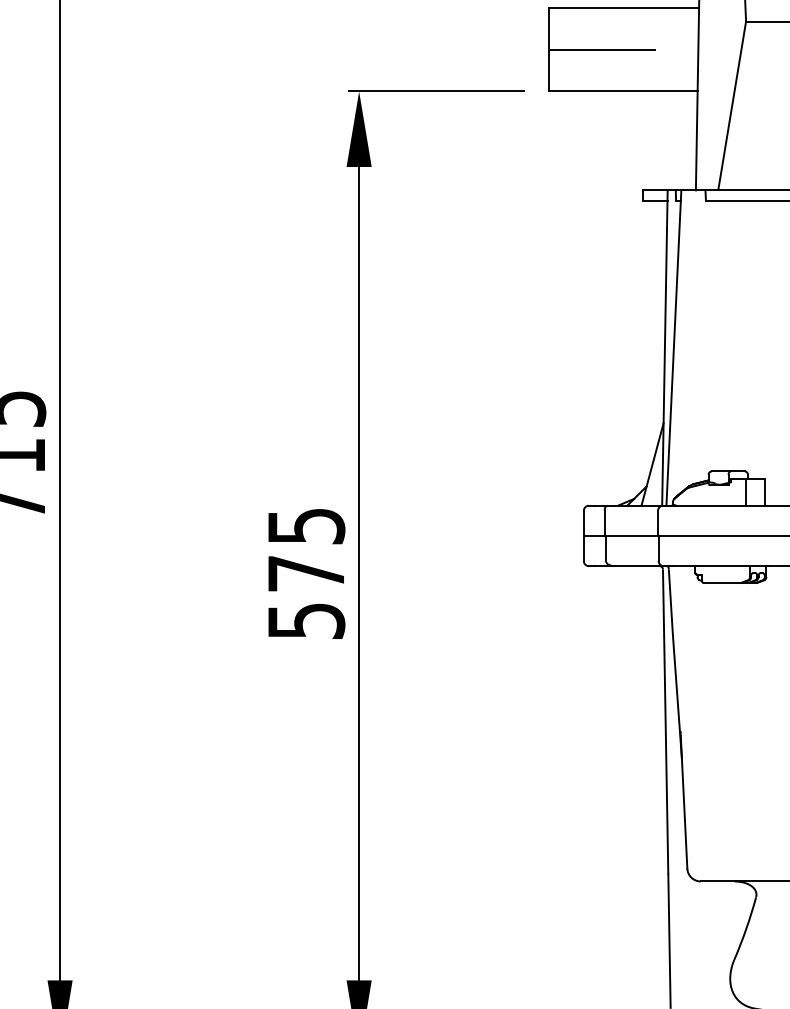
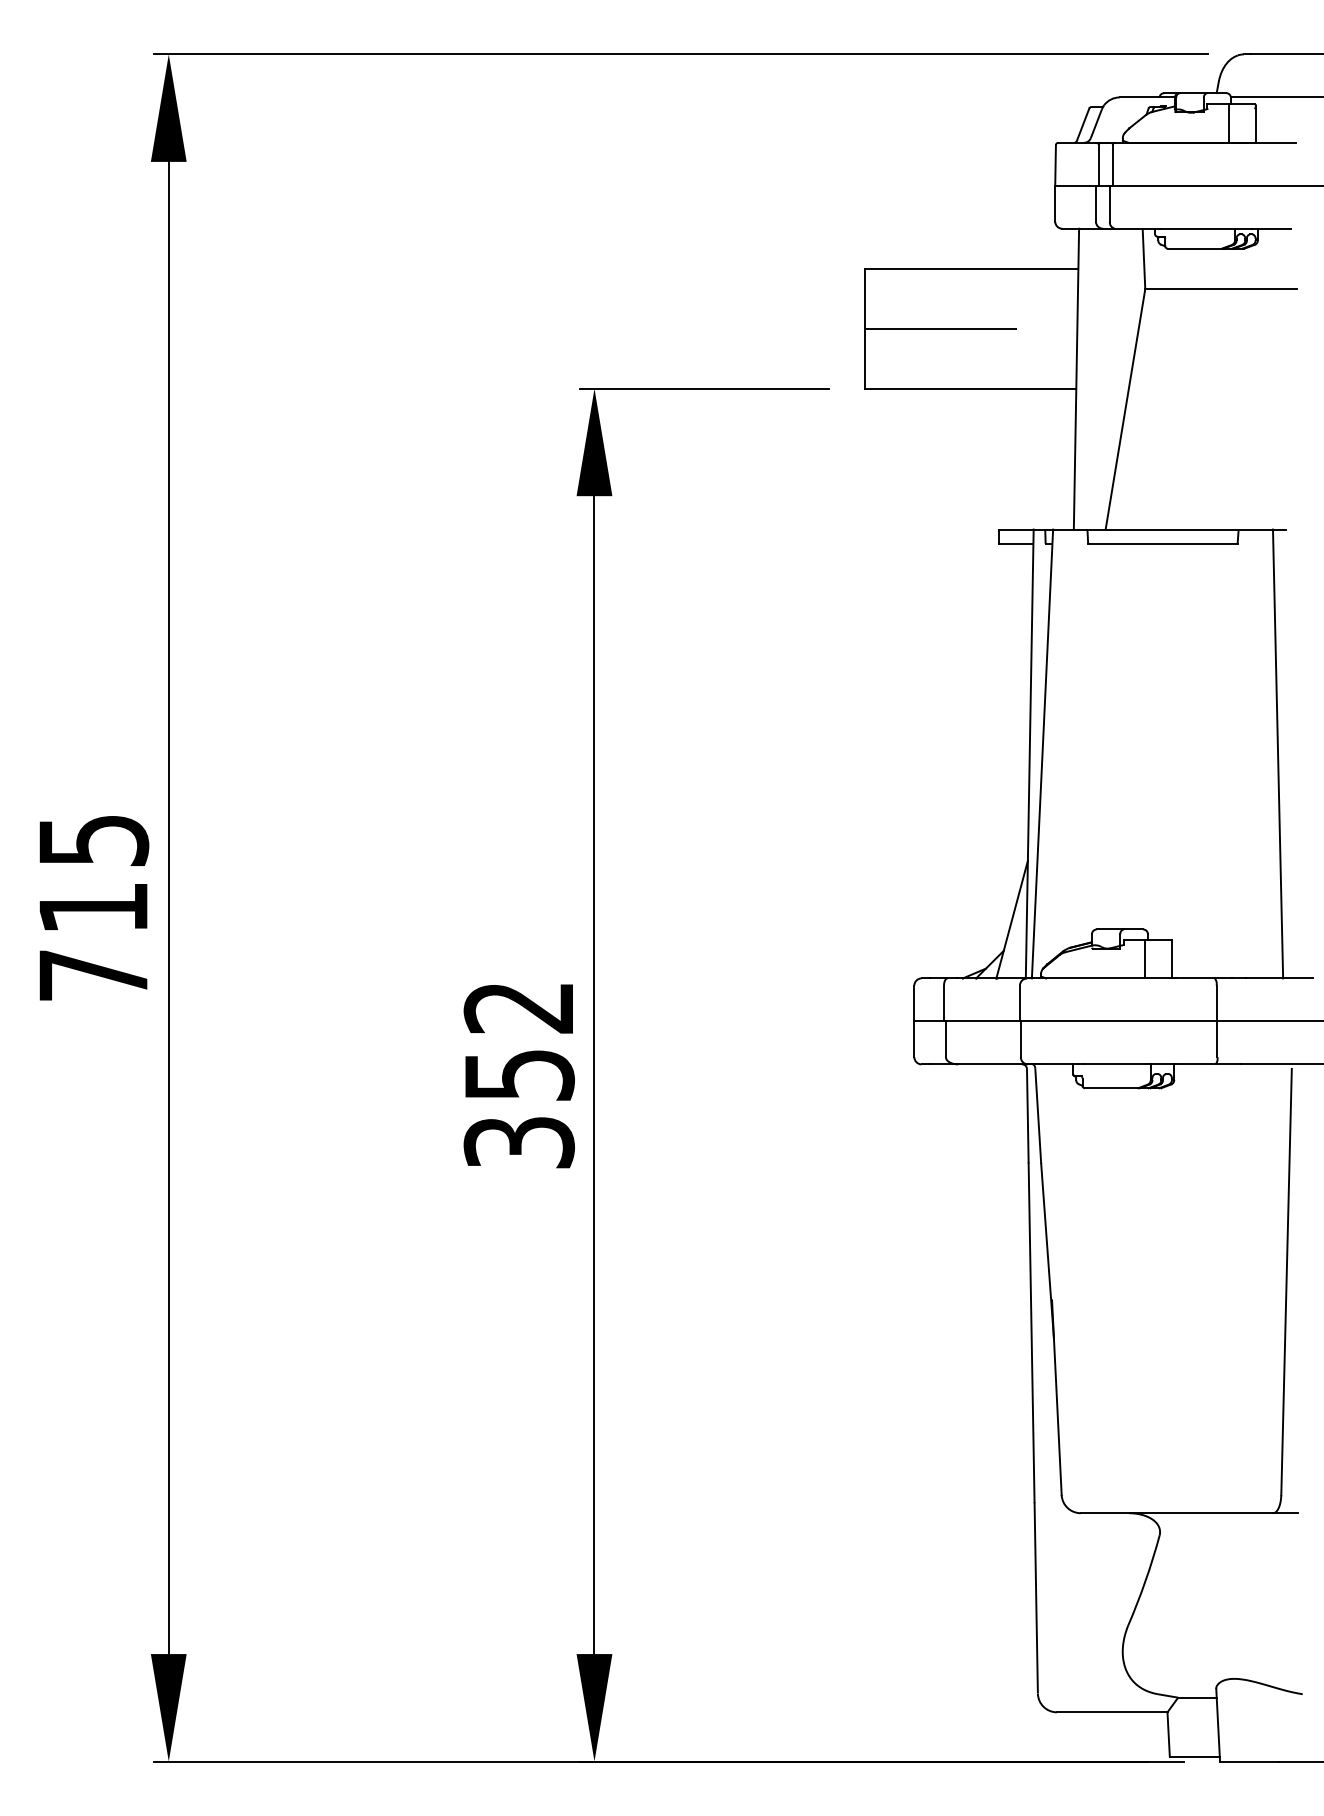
text: (305, 573) -> (518, 1075), 575 -> 352

